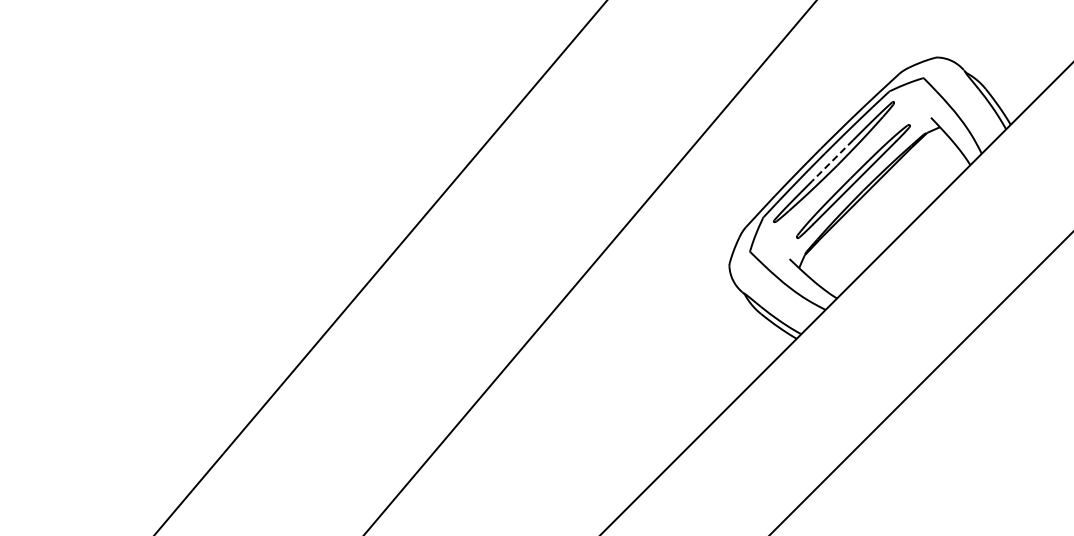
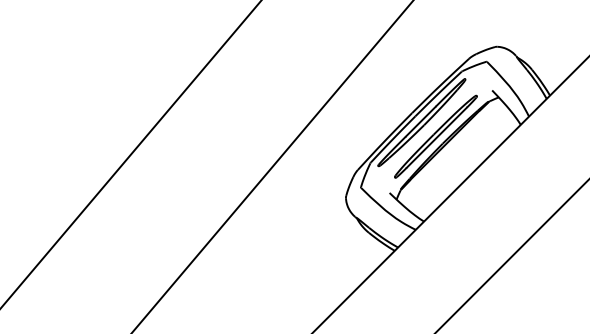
line: (832, 160) -> (420, 121), dashed -> solid

